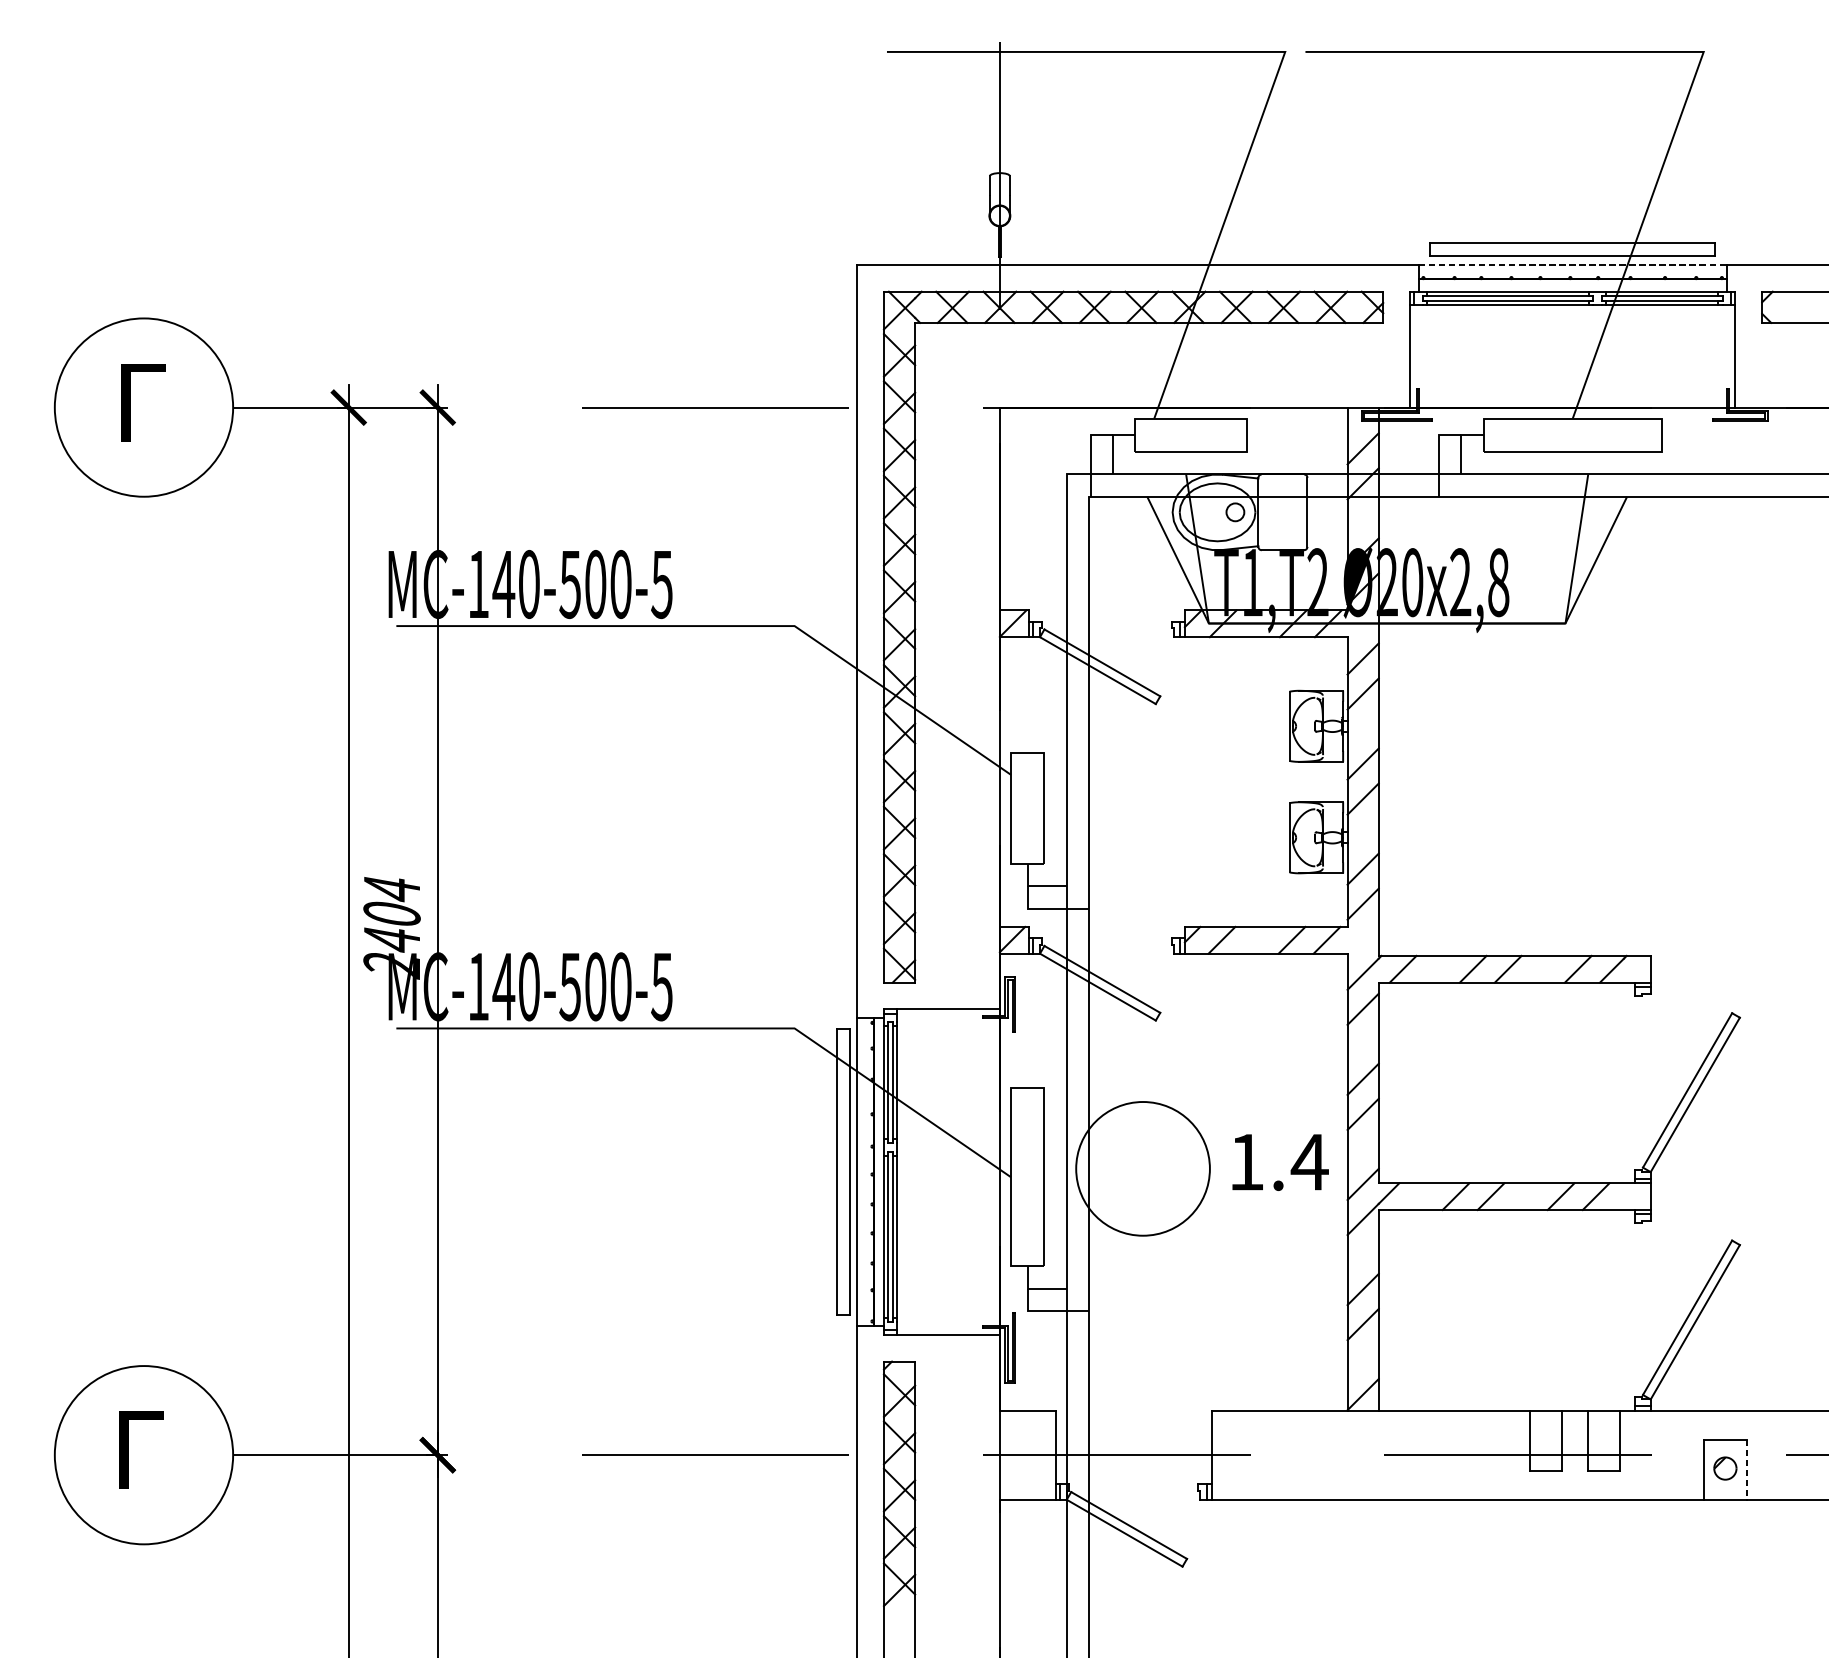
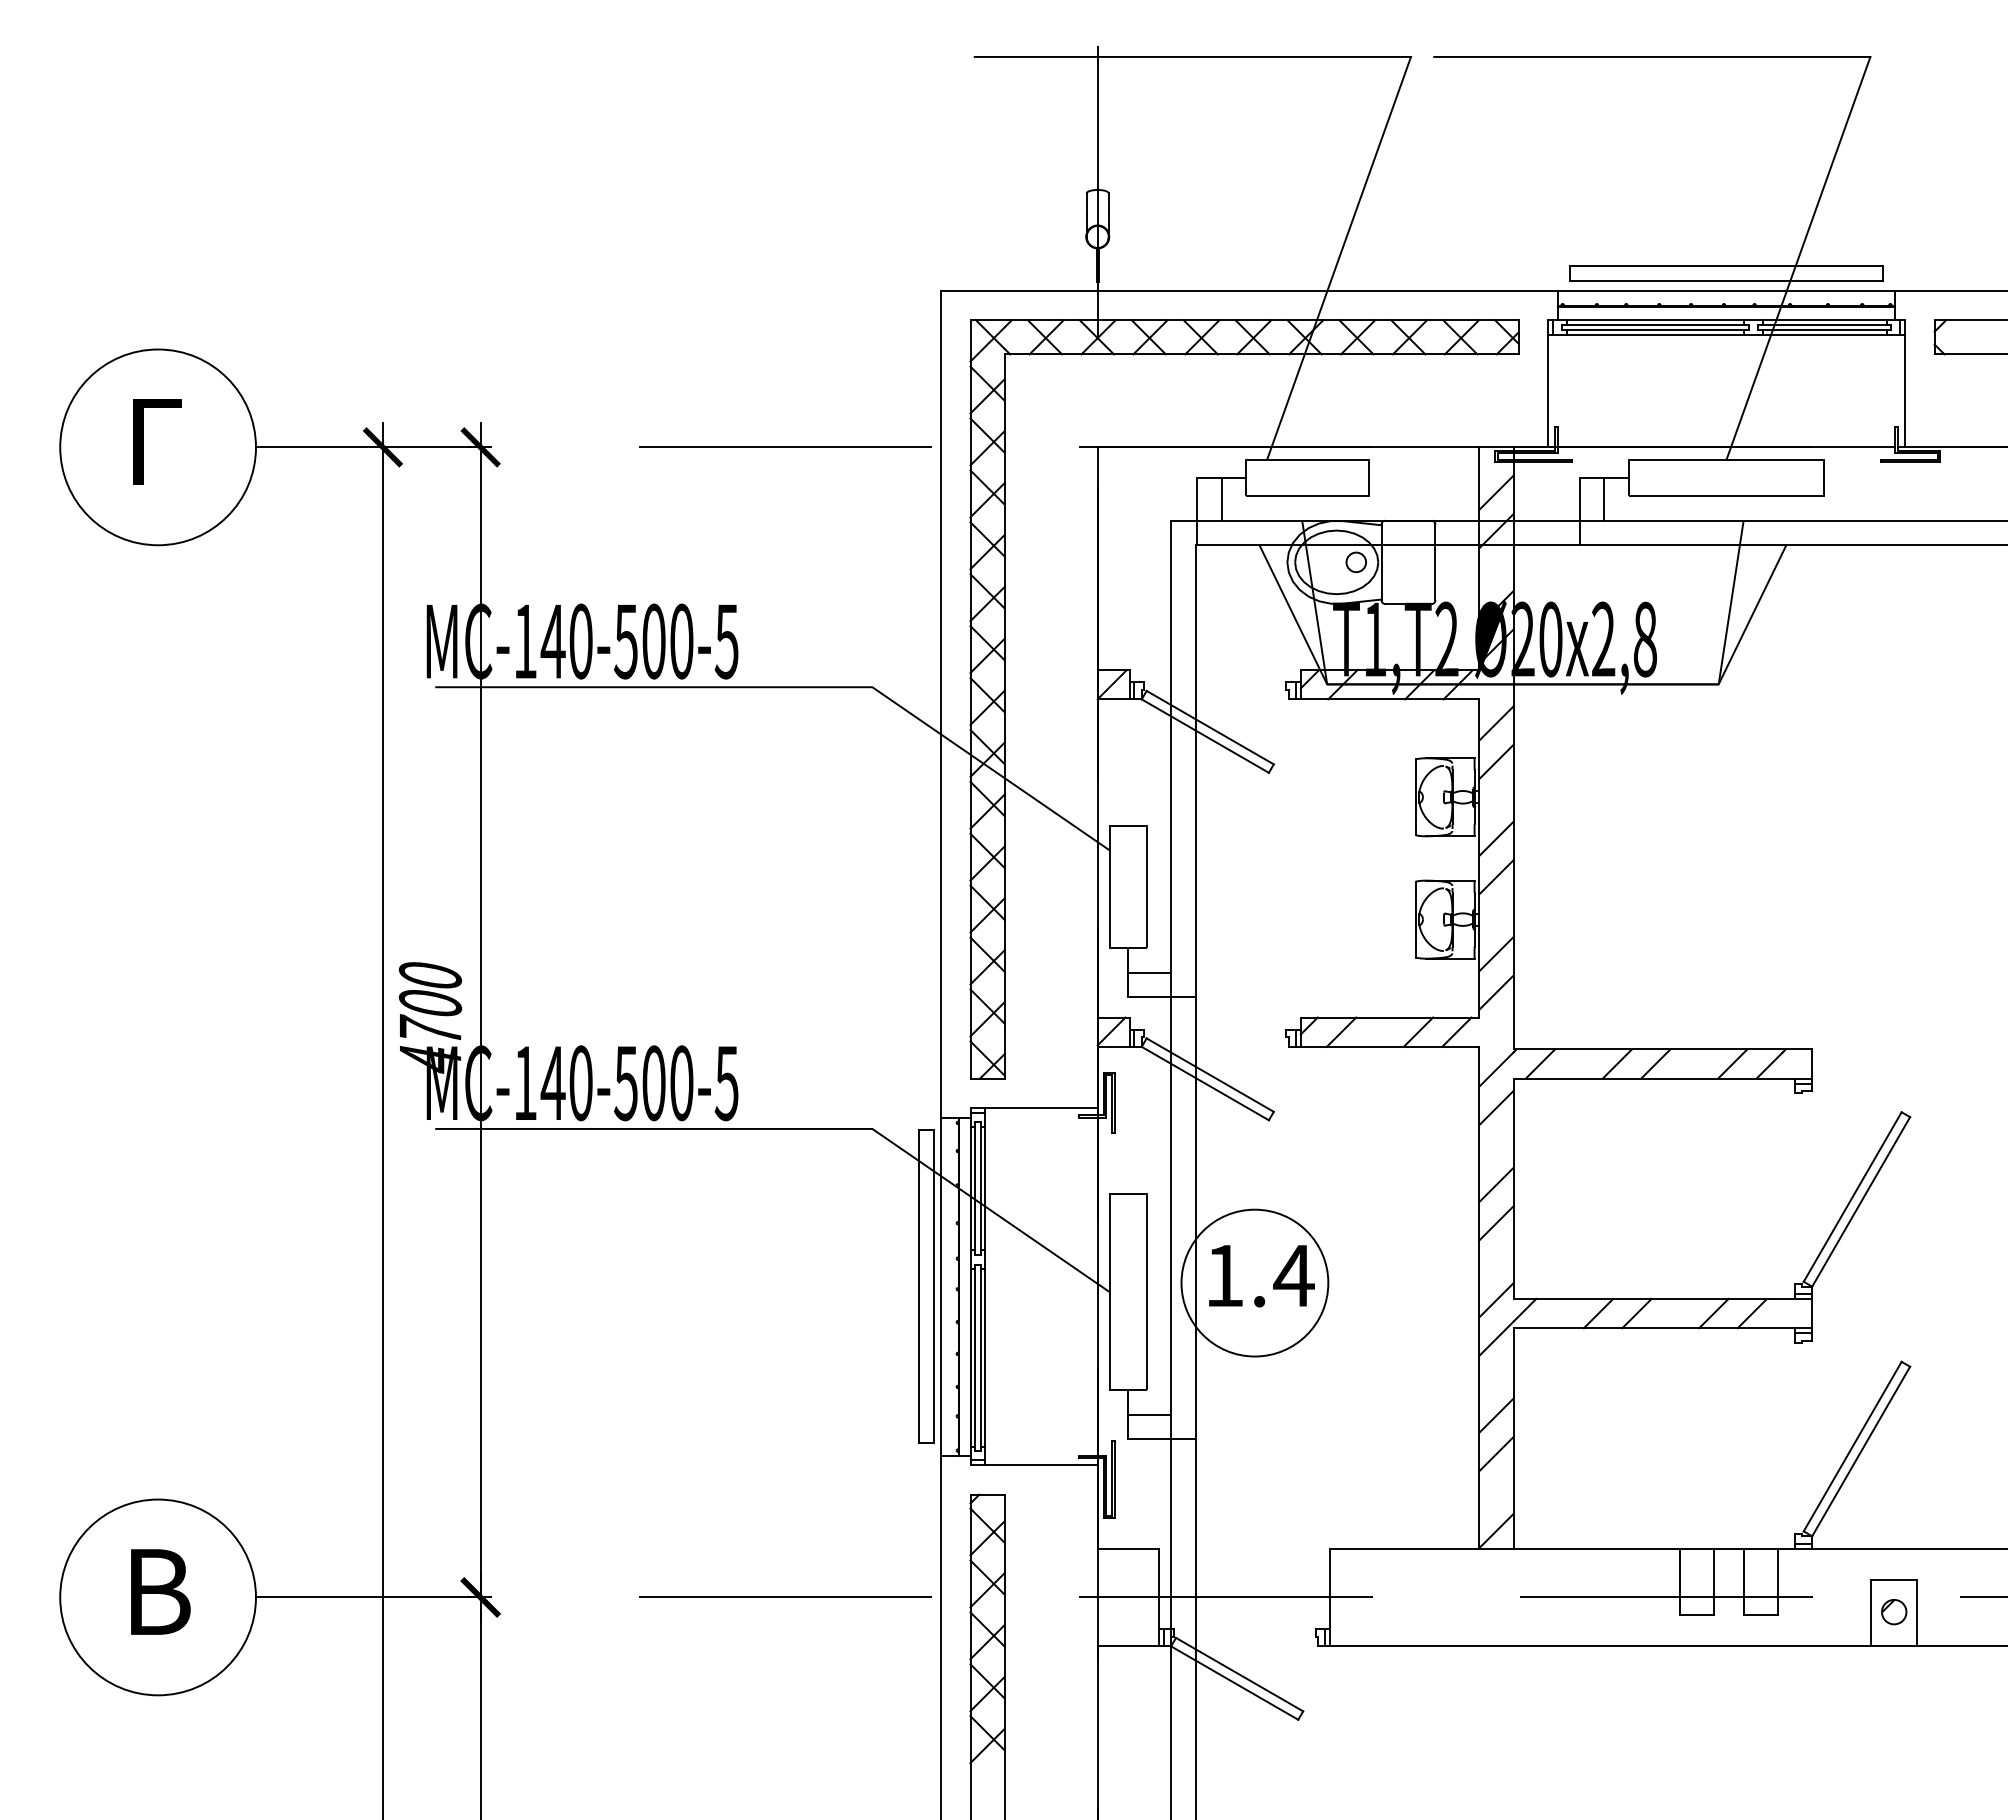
line: (1572, 264) -> (1726, 290), dashed -> solid
text: (392, 927) -> (430, 1018), 2404 -> 4700
text: (1280, 1162) -> (1261, 1276), moved
text: (146, 1449) -> (160, 1591), Г -> В
line: (1746, 1469) -> (1917, 1613), dashed -> solid

